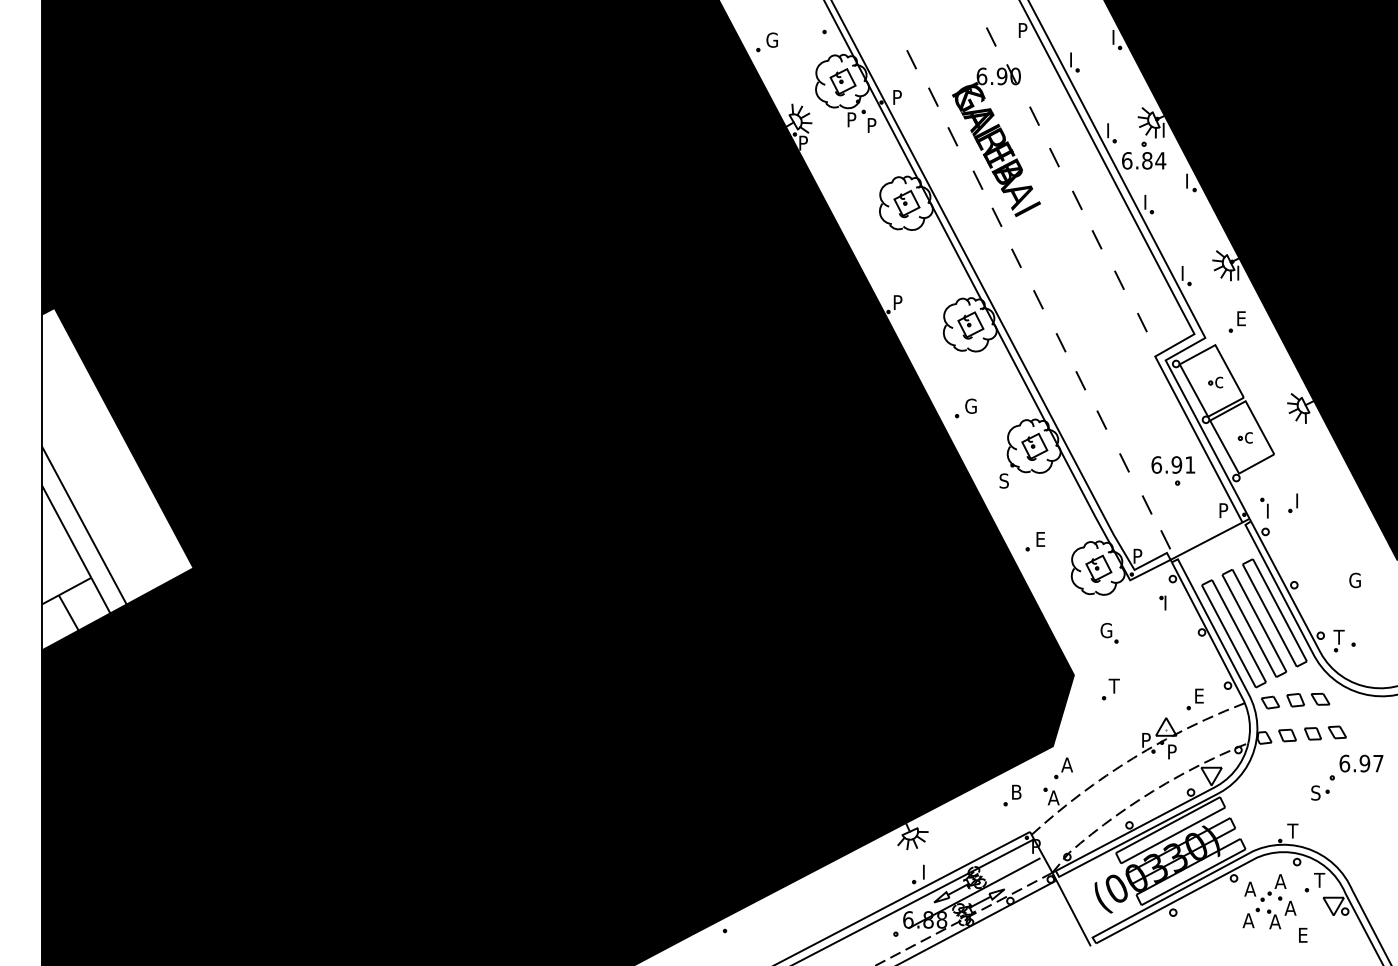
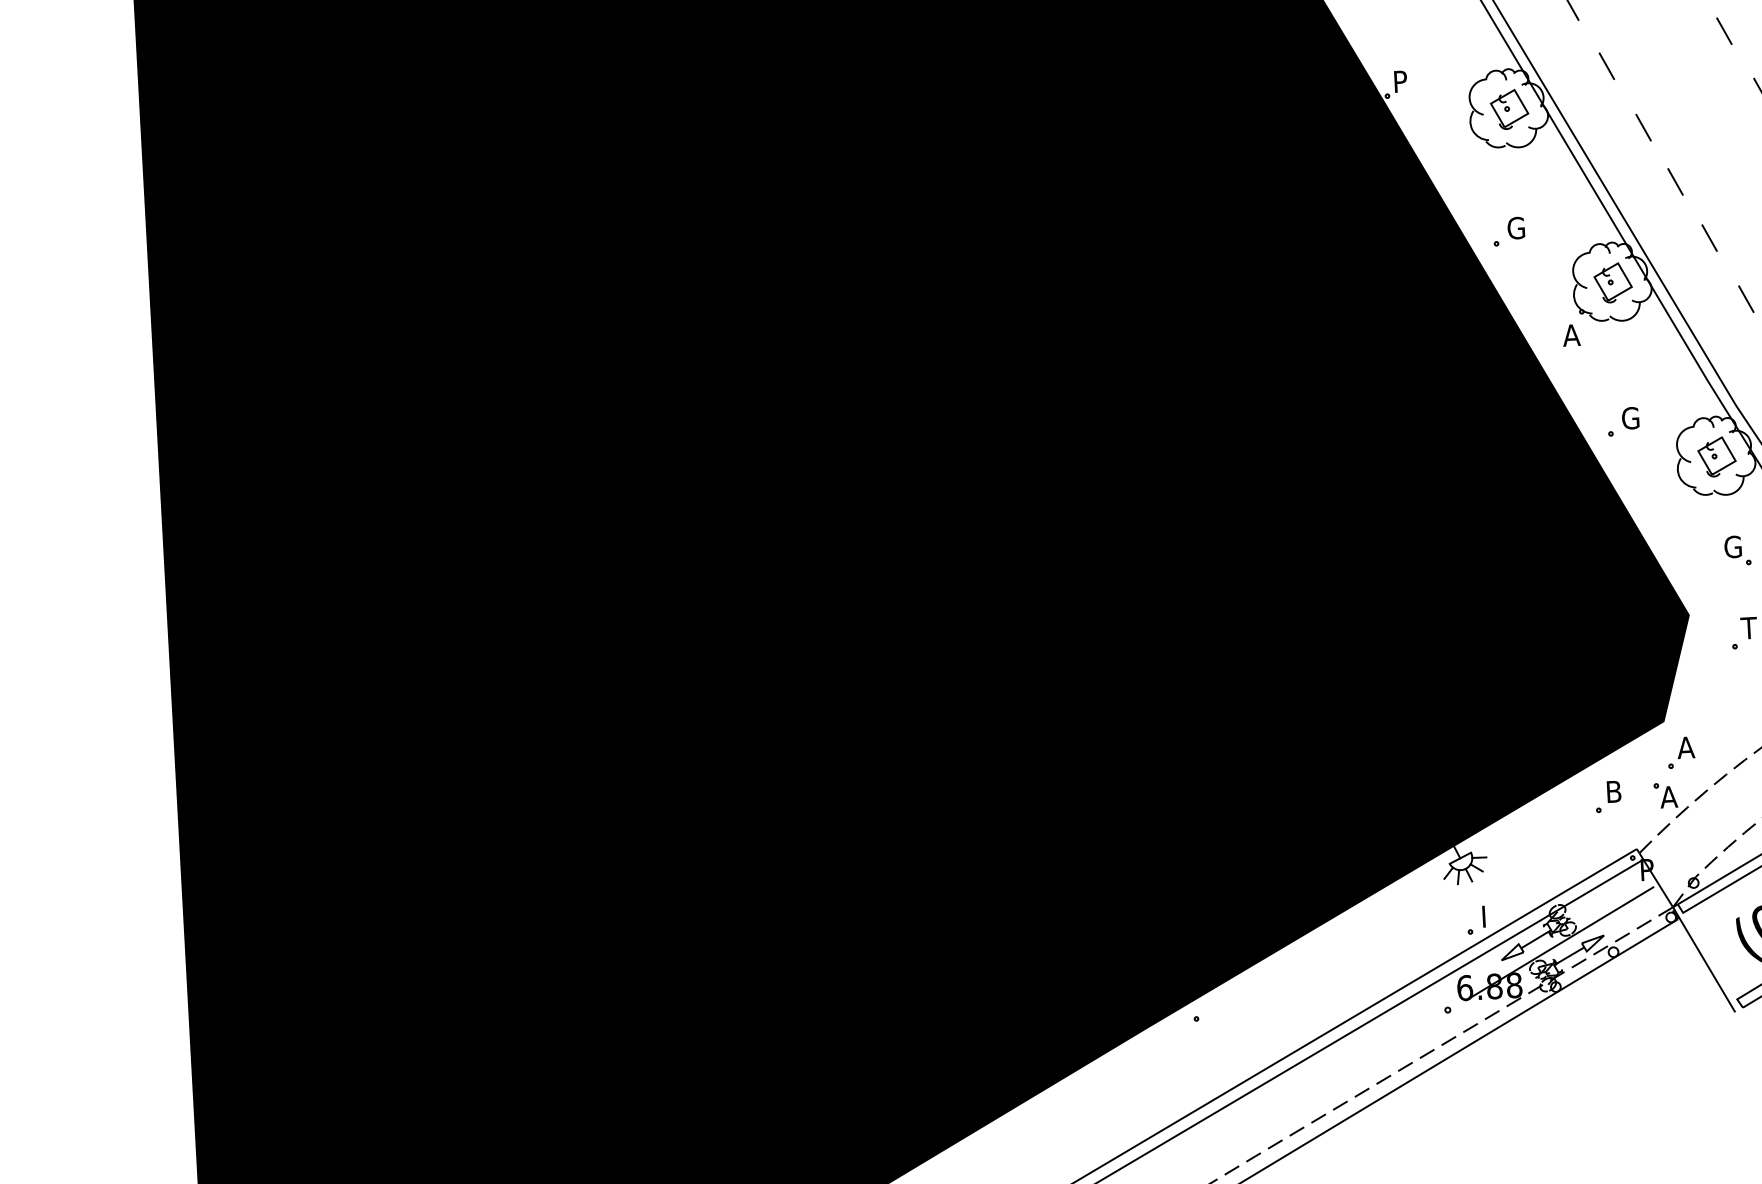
fill: (117, 478) -> (267, 402), added
text: (1004, 480) -> (1571, 334), S -> A
text: (1041, 539) -> (1630, 418), E -> G

